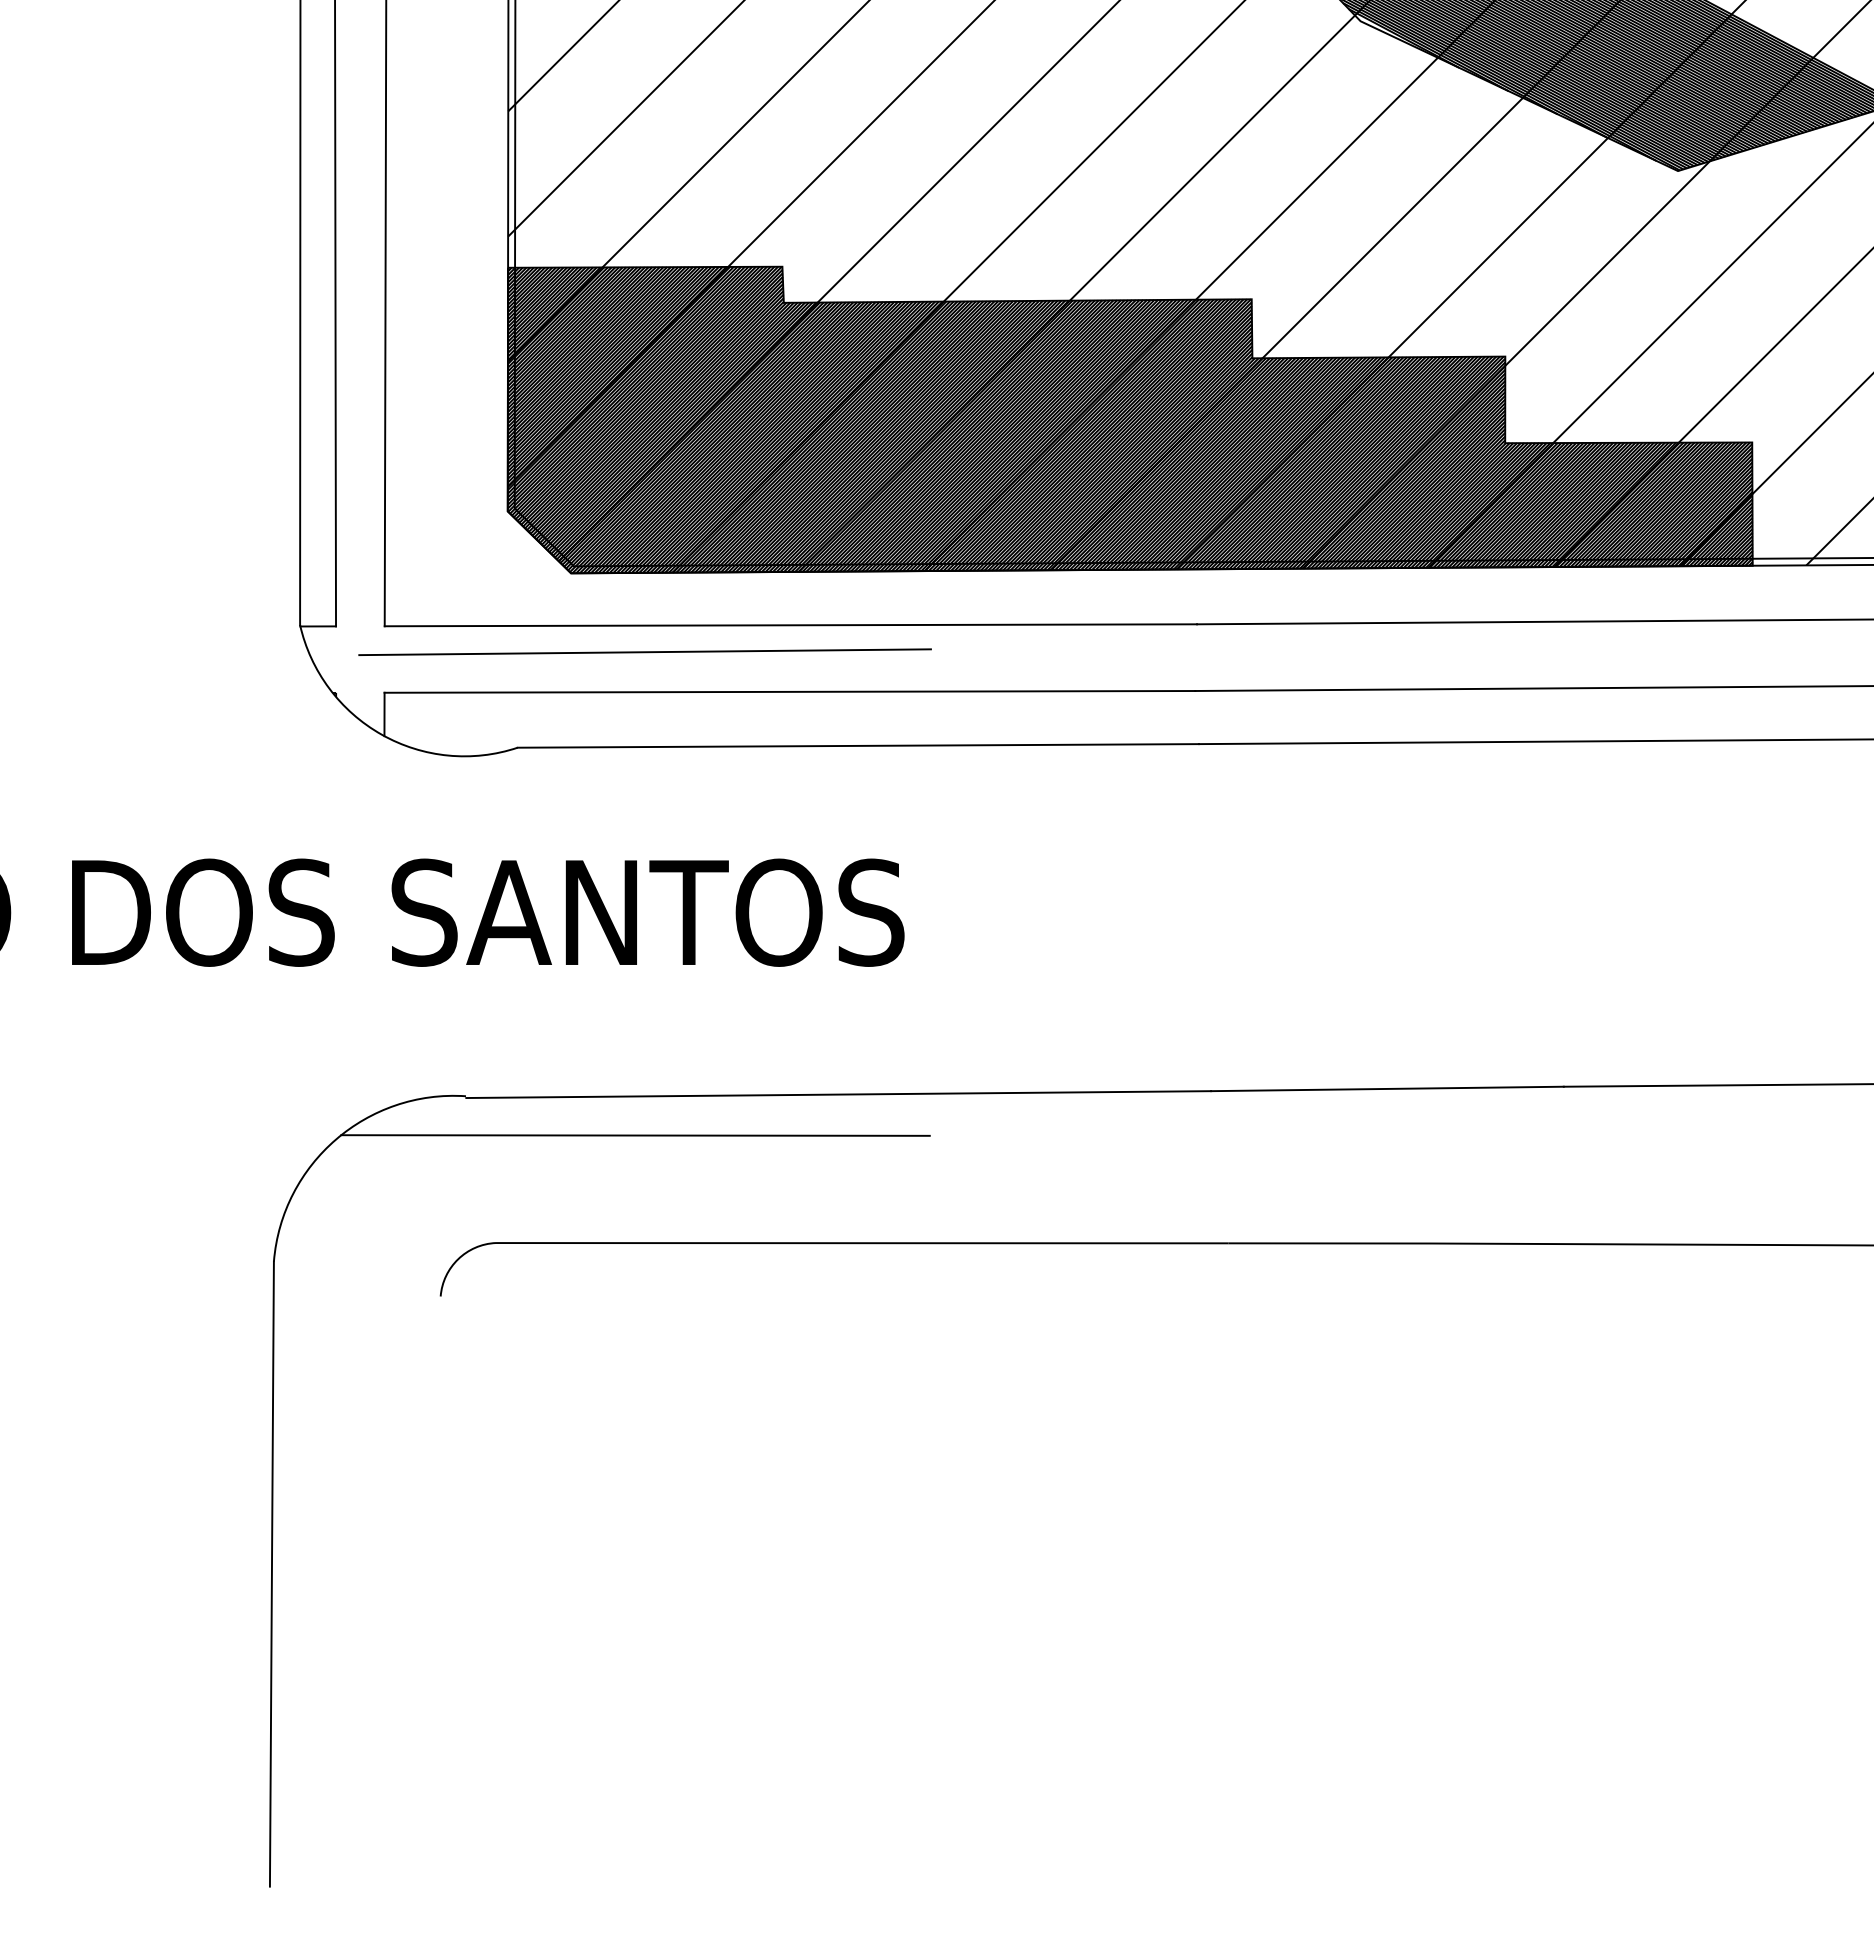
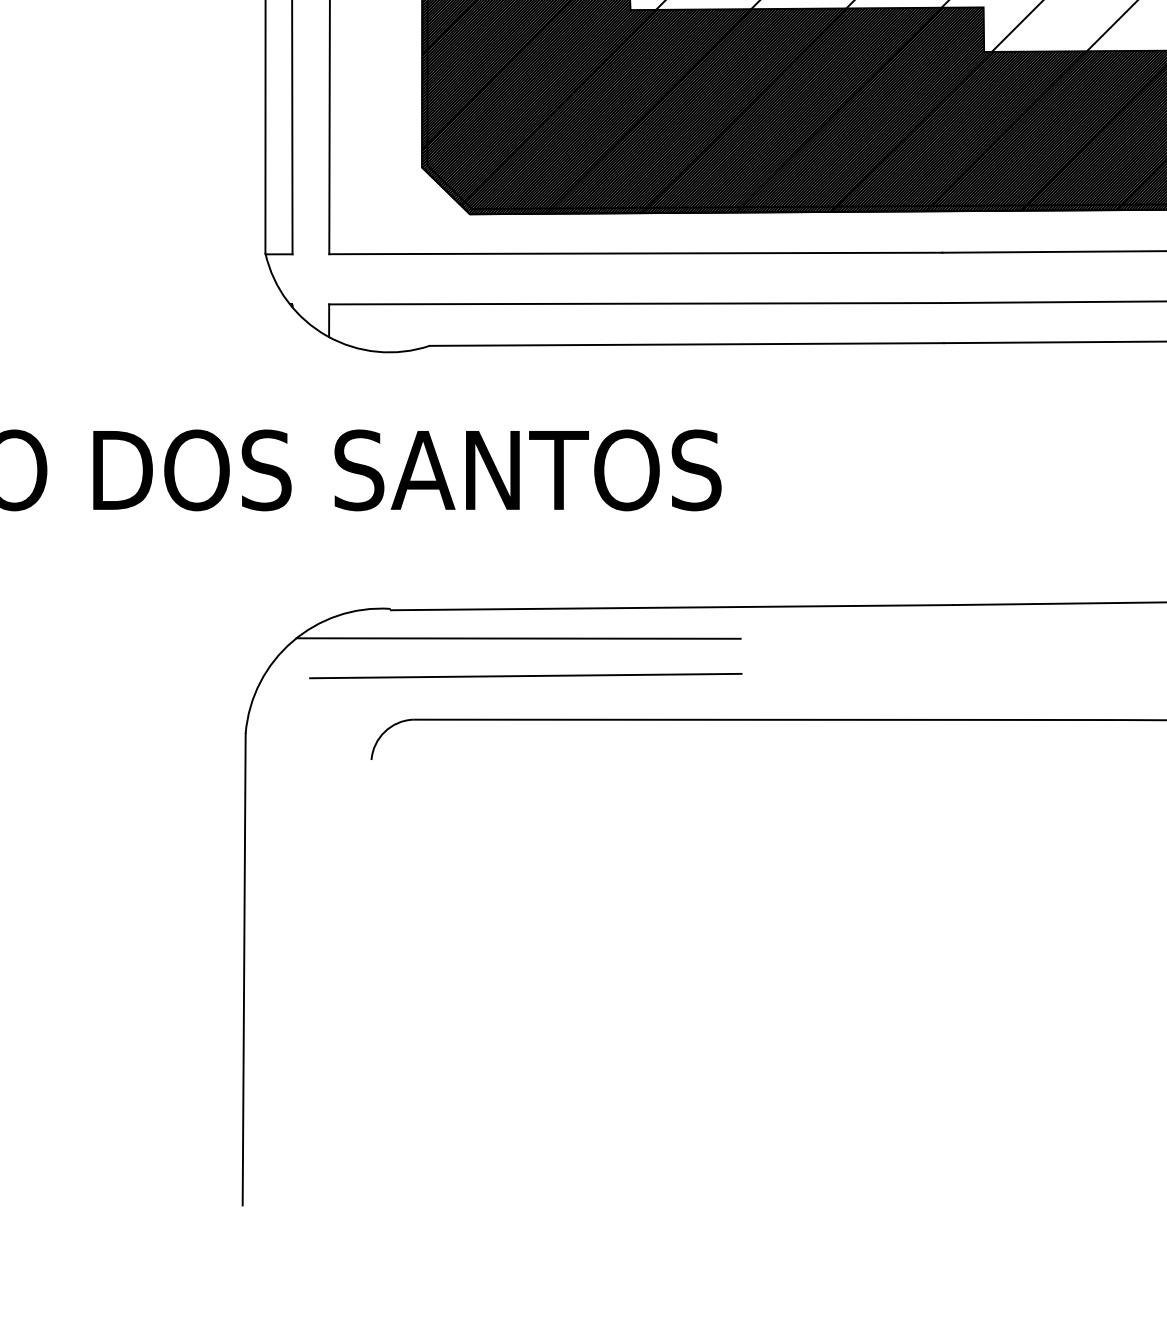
line: (644, 651) -> (525, 675), moved

